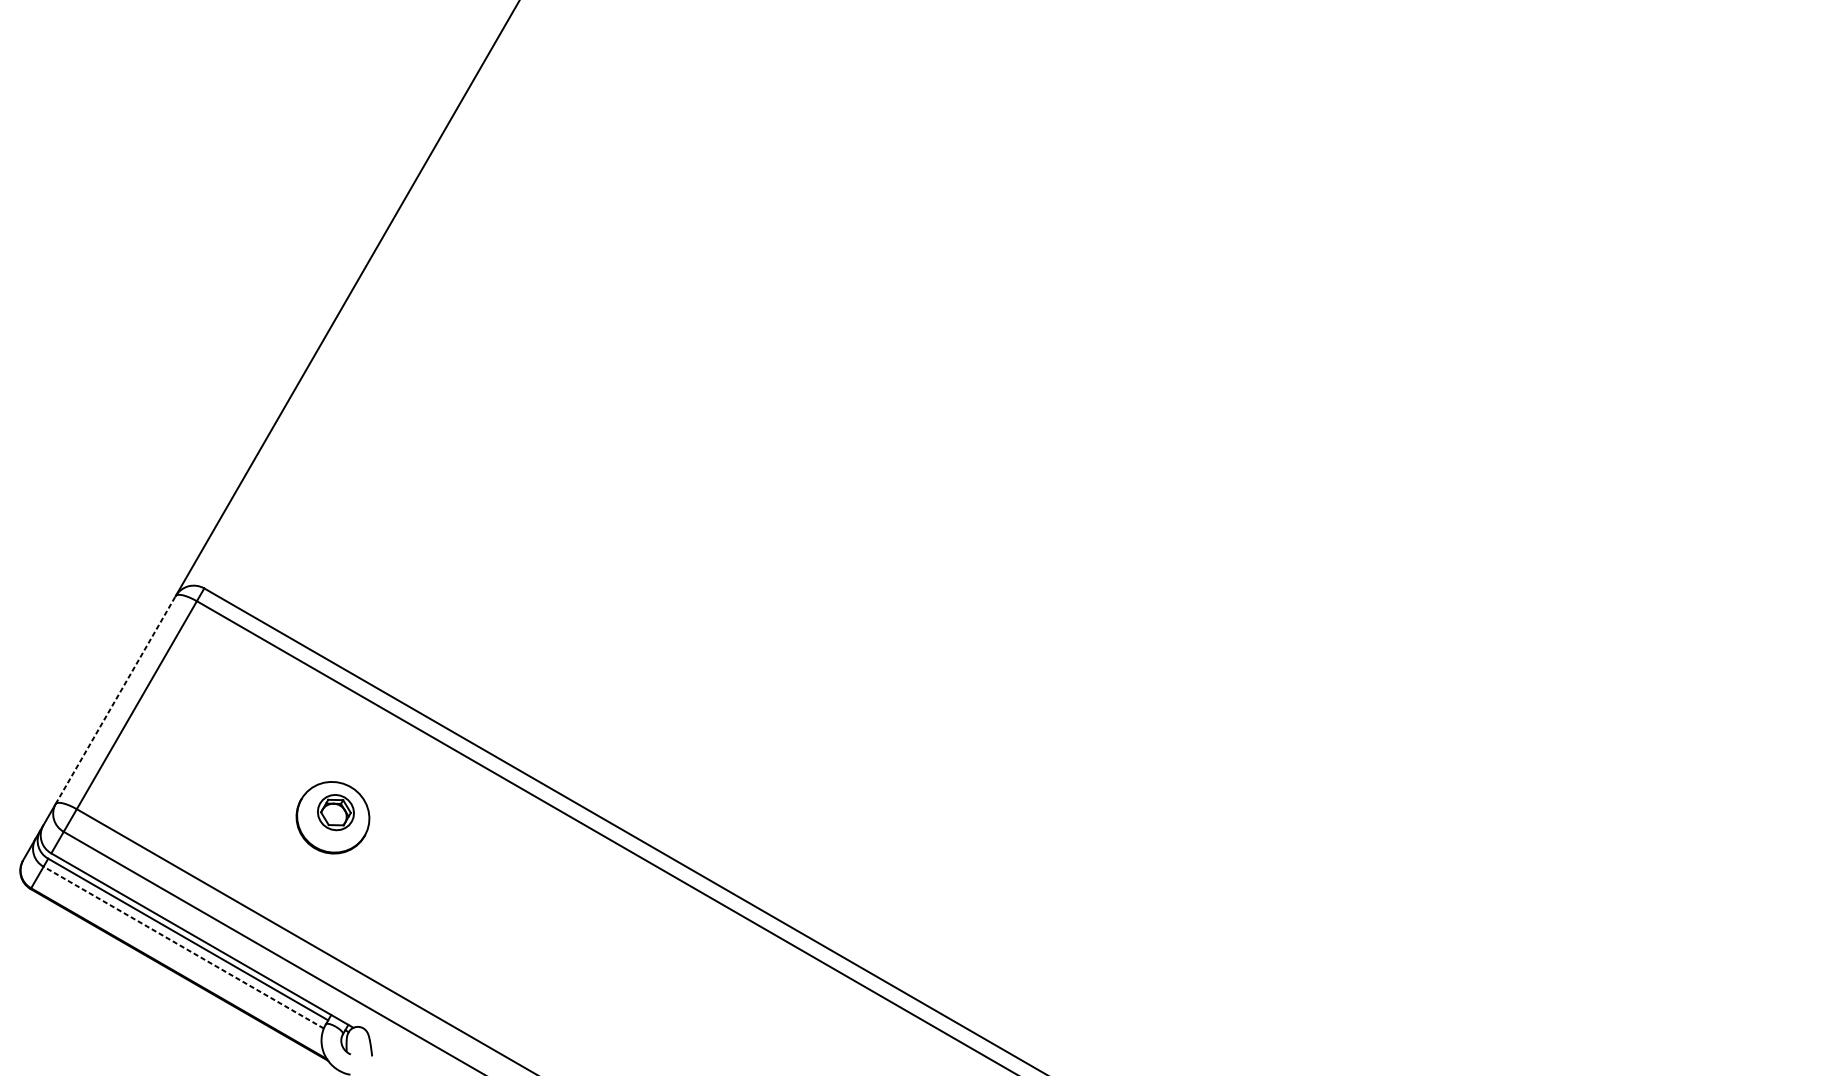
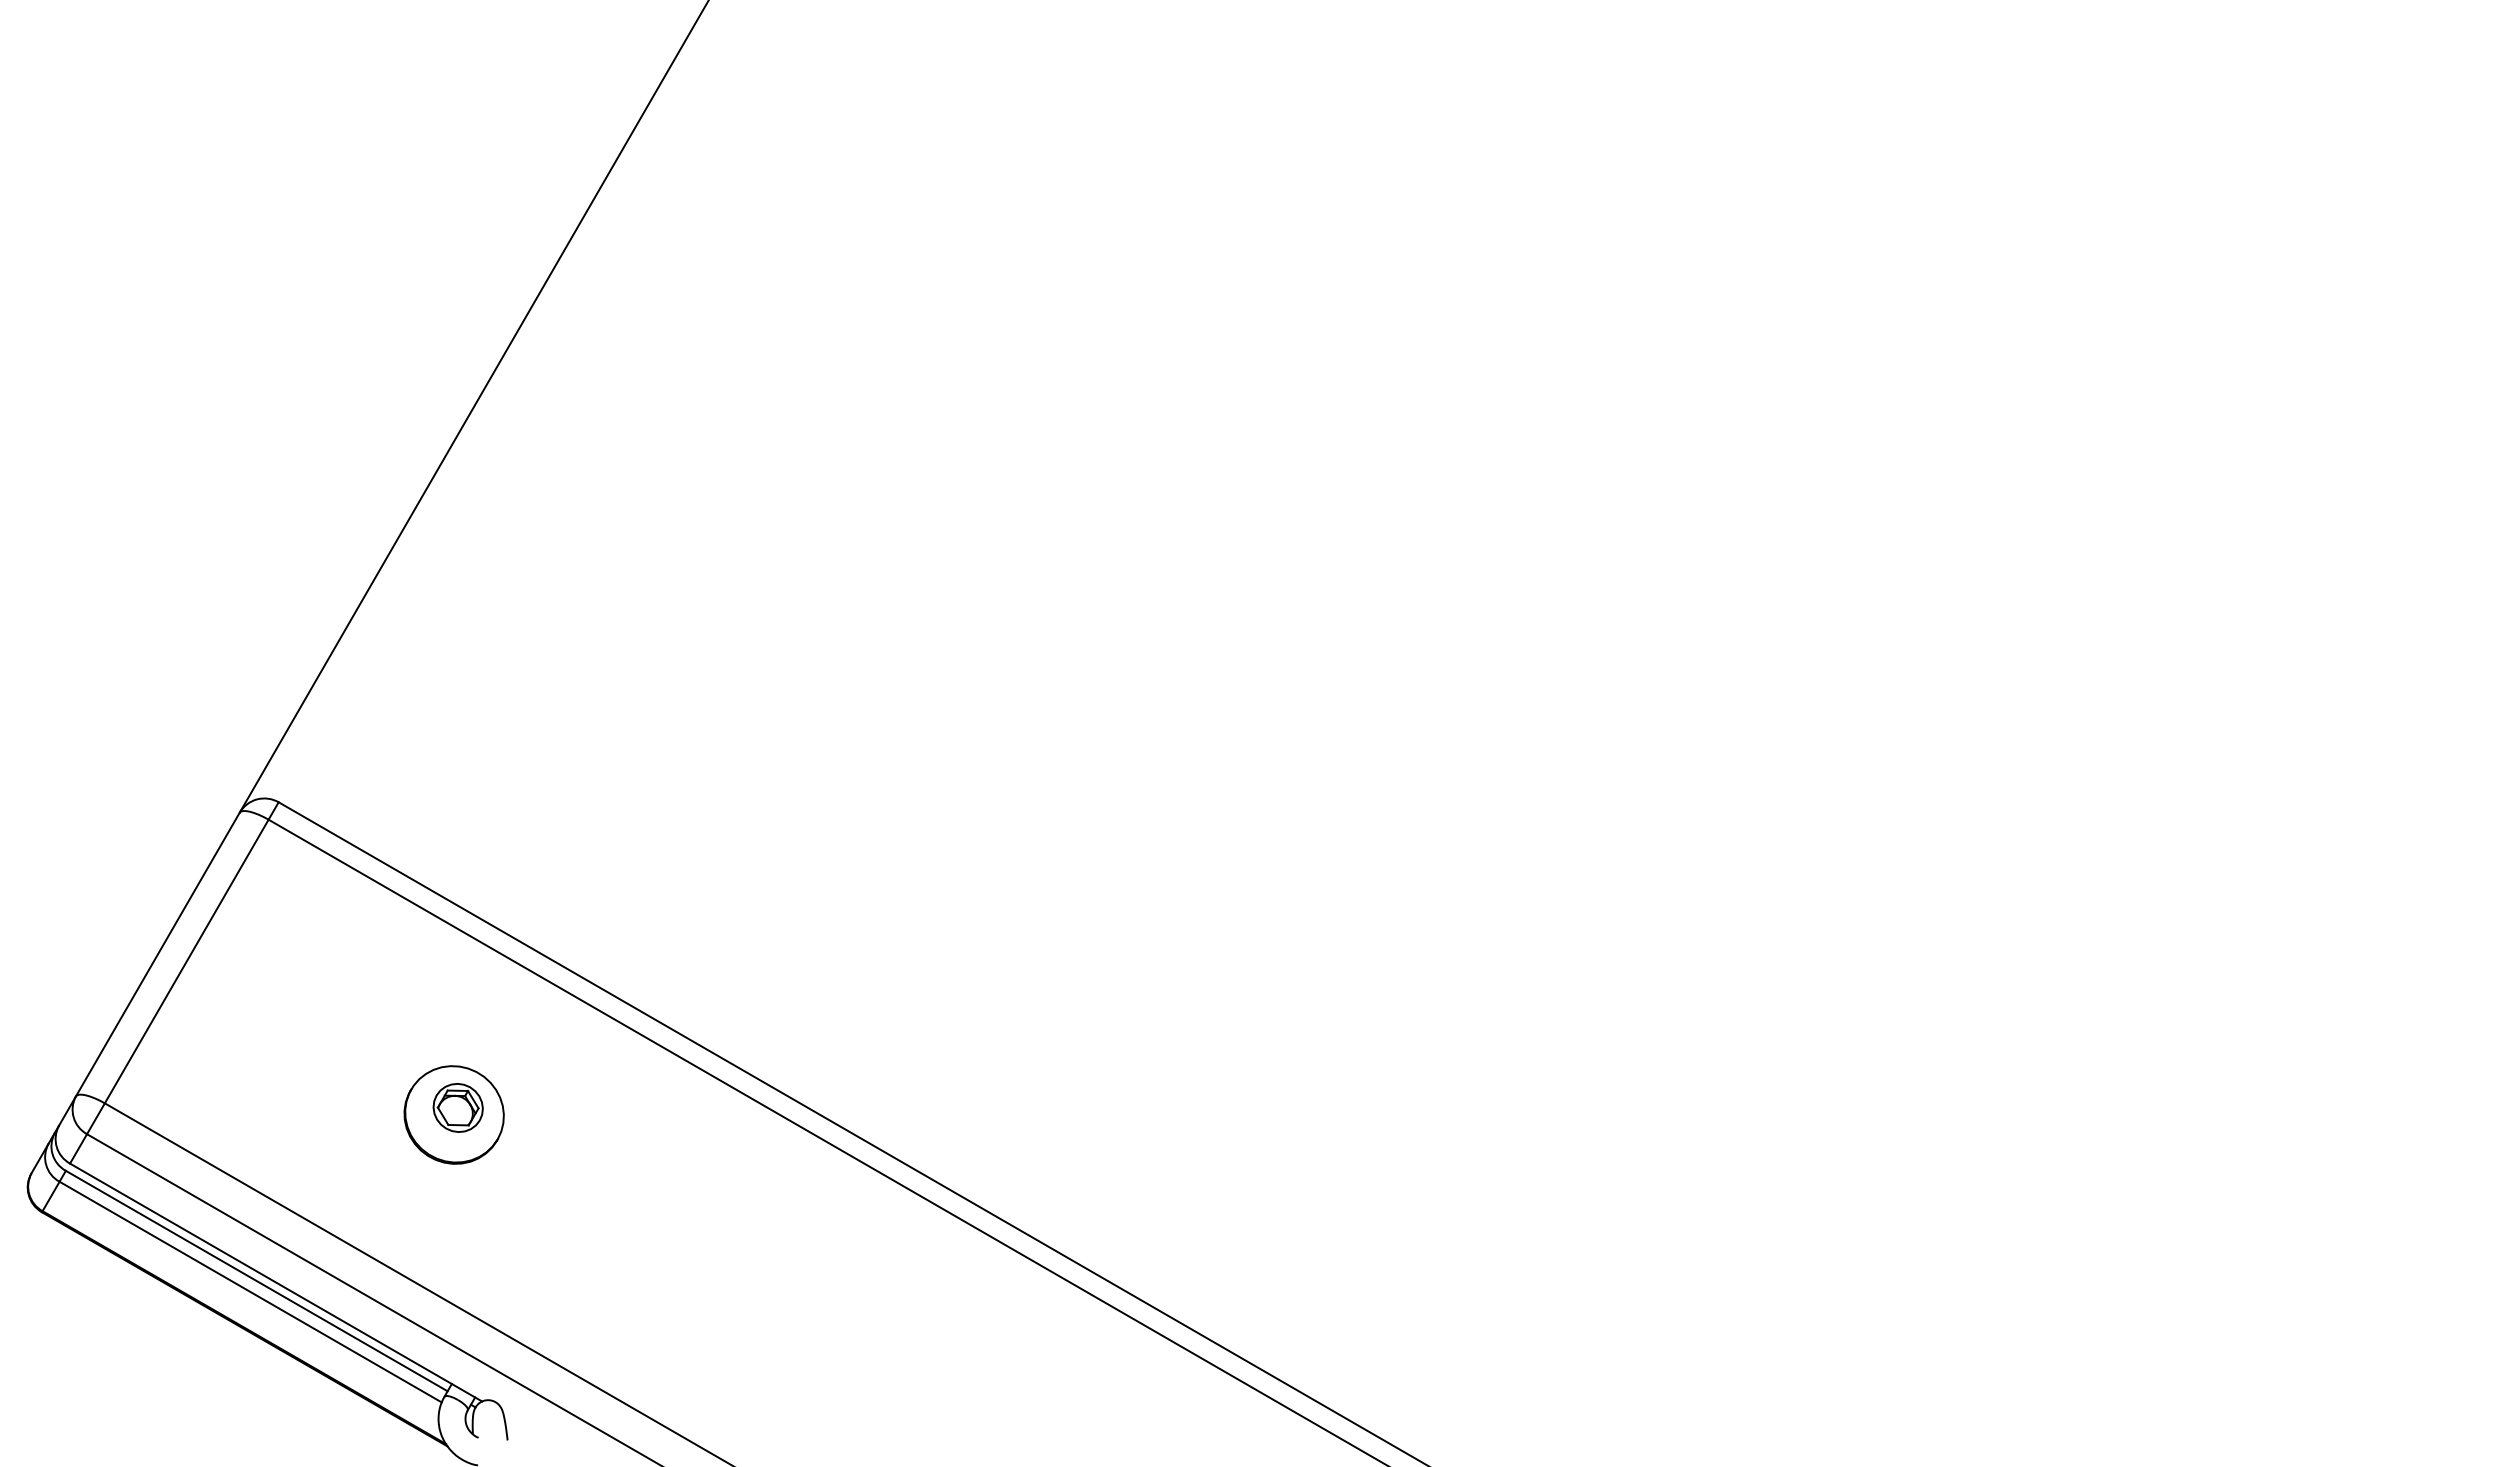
line: (115, 700) -> (157, 954), dashed -> solid
line: (183, 947) -> (250, 1292), dashed -> solid

